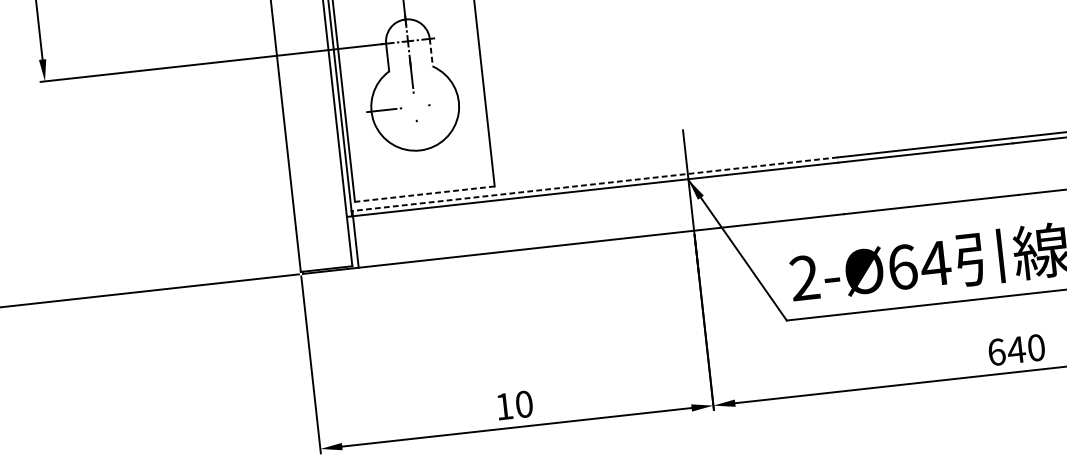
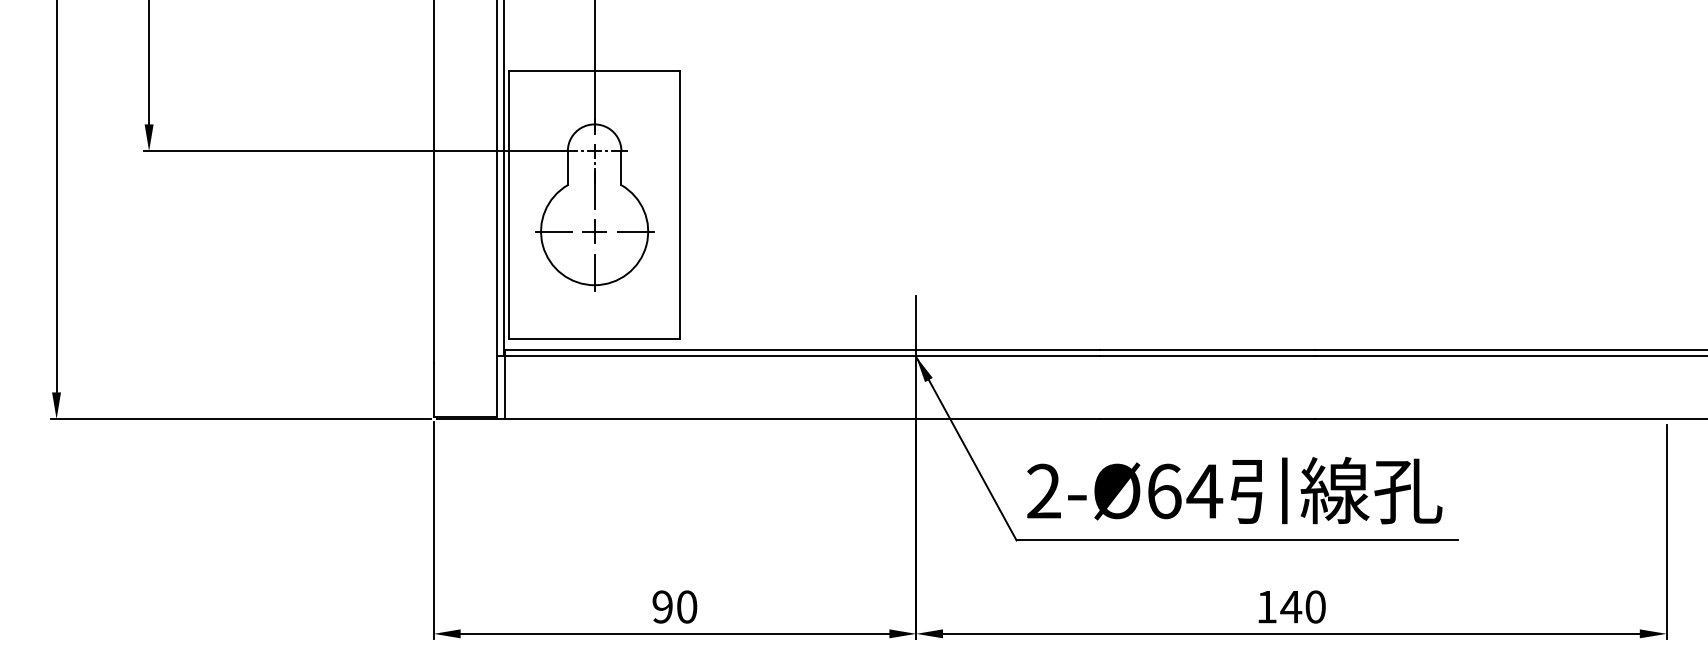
line: (431, 52) -> (621, 168), dashed -> solid
line: (448, 103) -> (635, 231), added
part: (415, 106) -> (594, 231), added
line: (418, 140) -> (594, 272), added
line: (595, 184) -> (802, 349), dashed -> solid
line: (424, 193) -> (594, 338), dashed -> solid
text: (997, 351) -> (1267, 606), 640 -> 140
text: (504, 406) -> (662, 606), 10 -> 90

